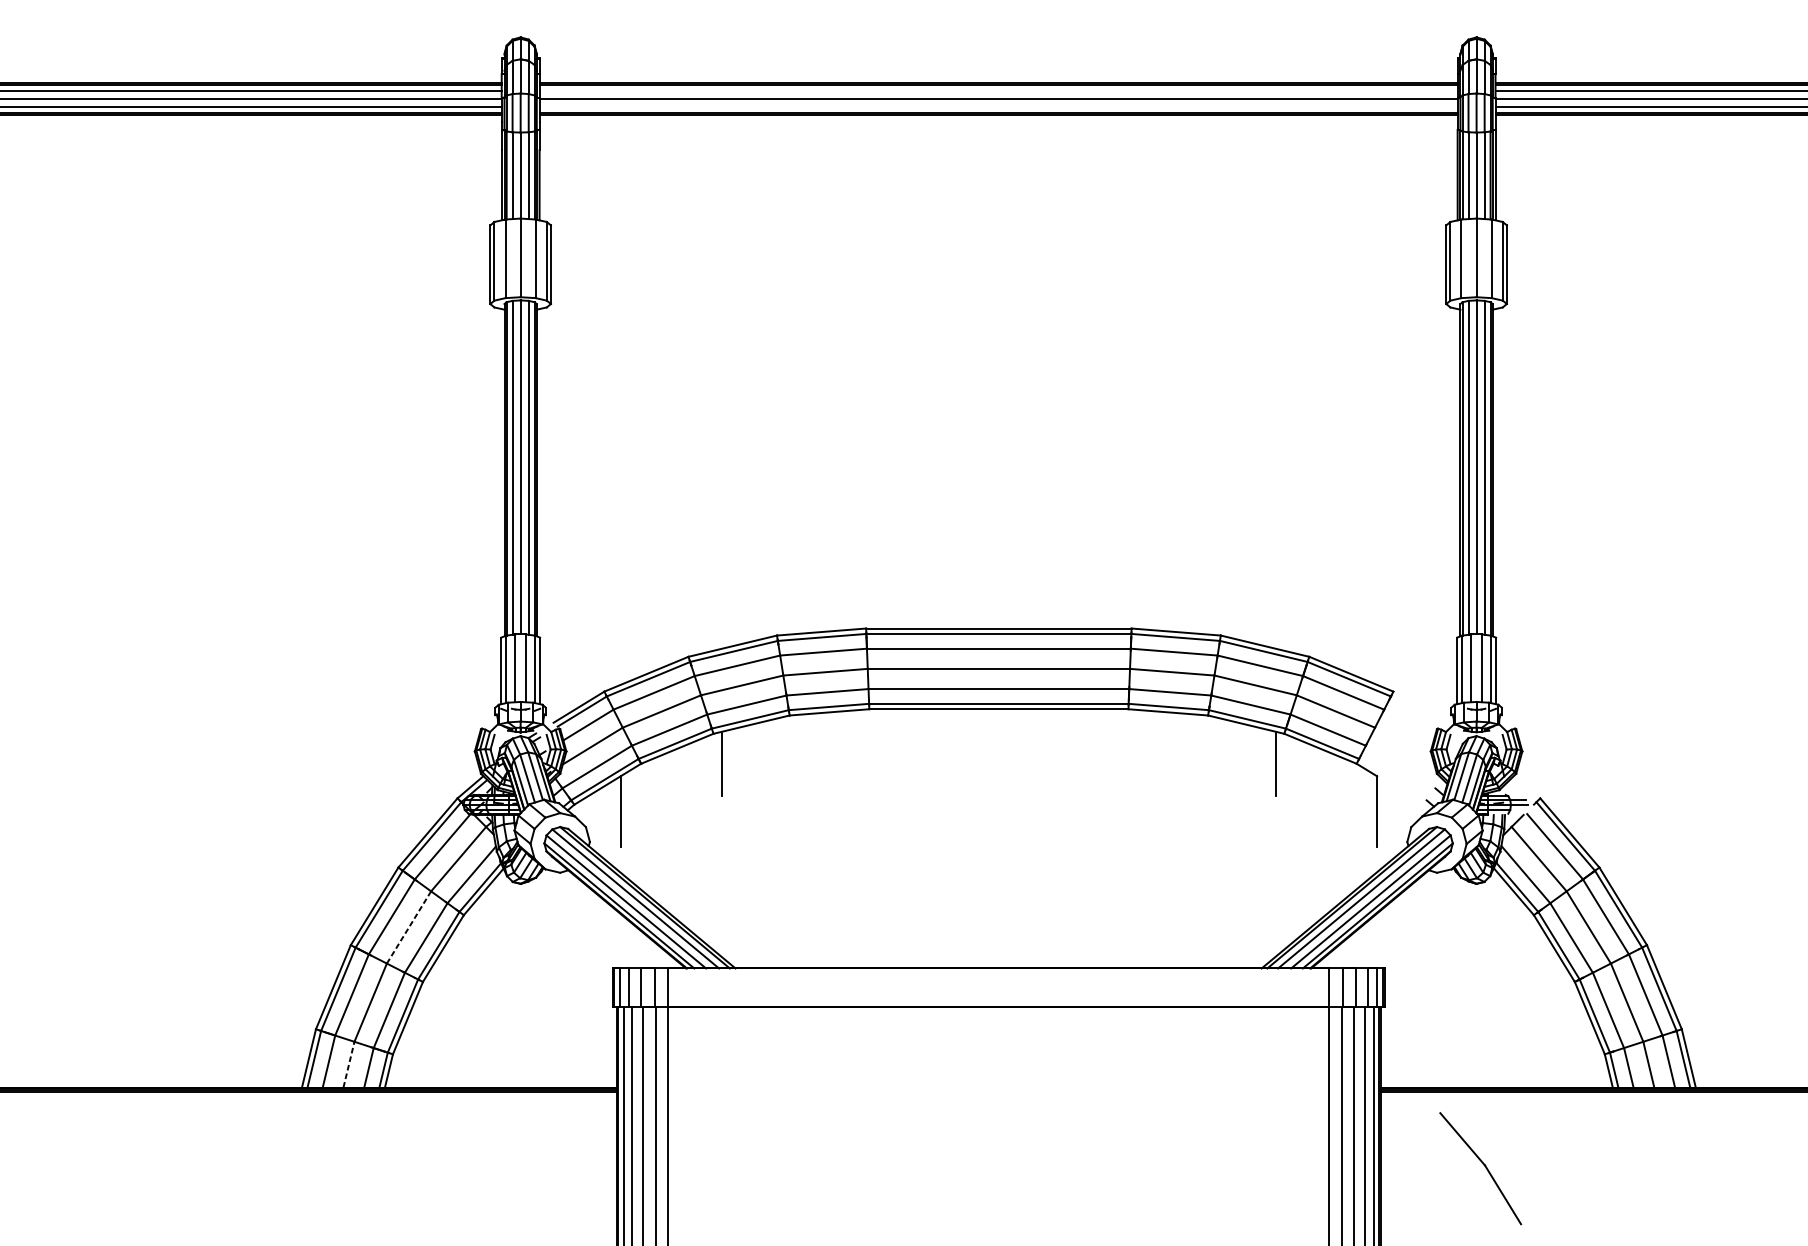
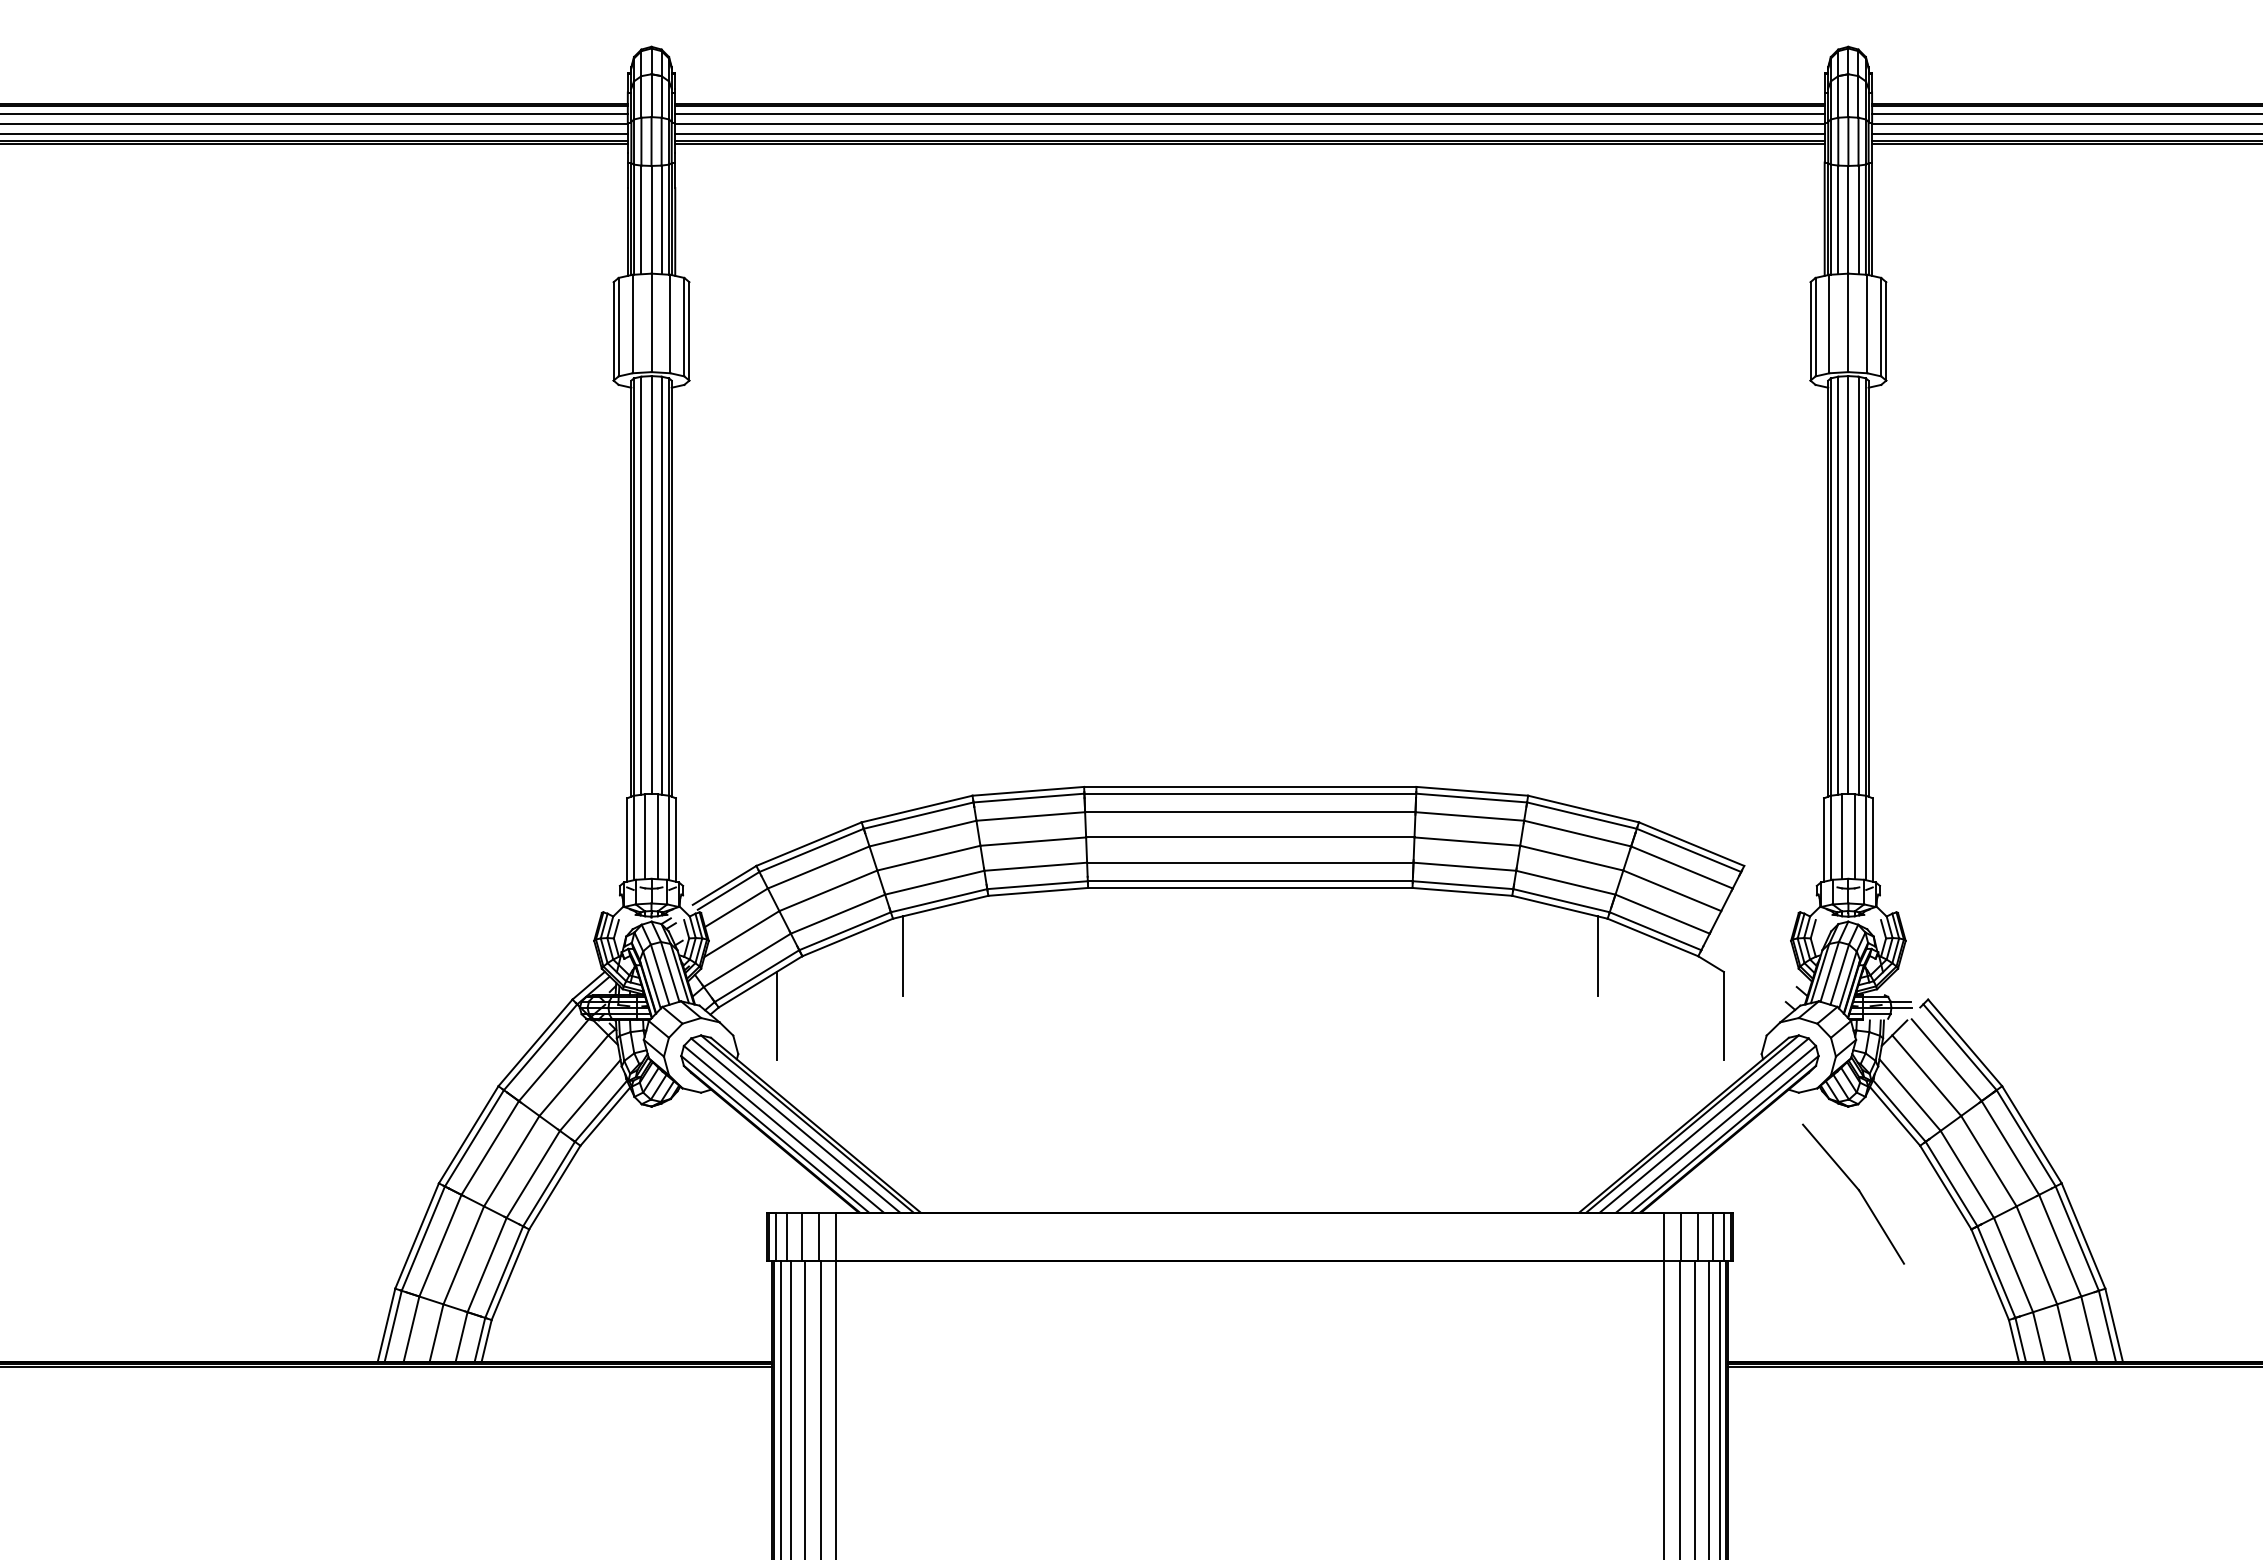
line: (998, 90) -> (1249, 113), added
line: (998, 106) -> (1249, 133), added
line: (409, 926) -> (512, 1160), dashed -> solid
line: (348, 1064) -> (436, 1332), dashed -> solid
part: (1480, 1168) -> (1853, 1193), moved

